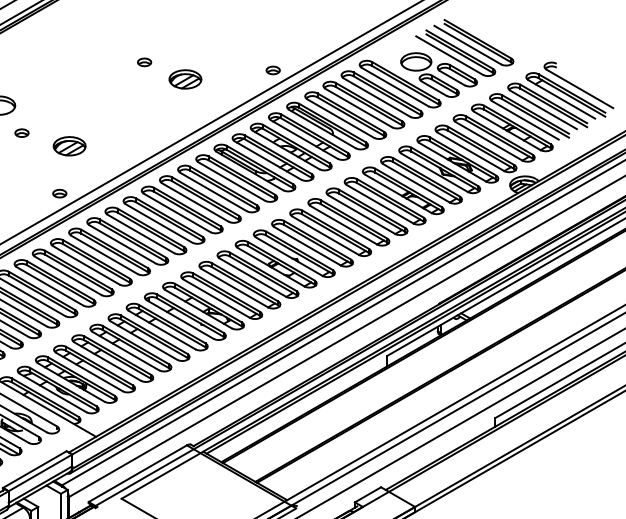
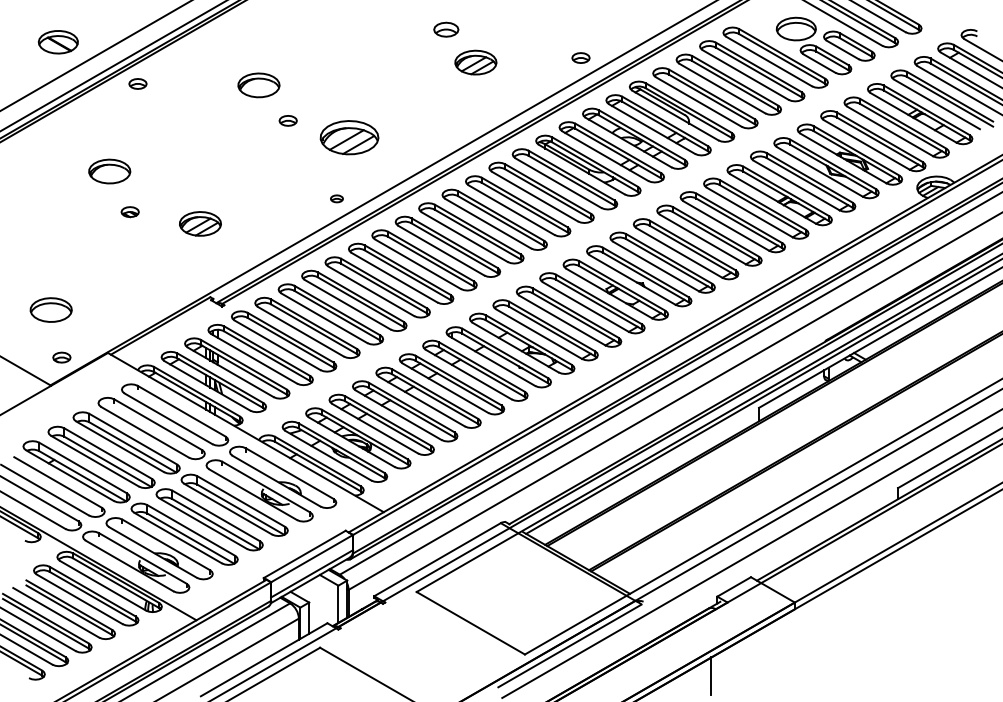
part: (144, 62) -> (445, 29), size x1.4
part: (272, 70) -> (580, 57), moved
part: (185, 79) -> (475, 62), moved
part: (69, 146) -> (349, 137), size x1.4
part: (59, 193) -> (336, 198), size x0.7

